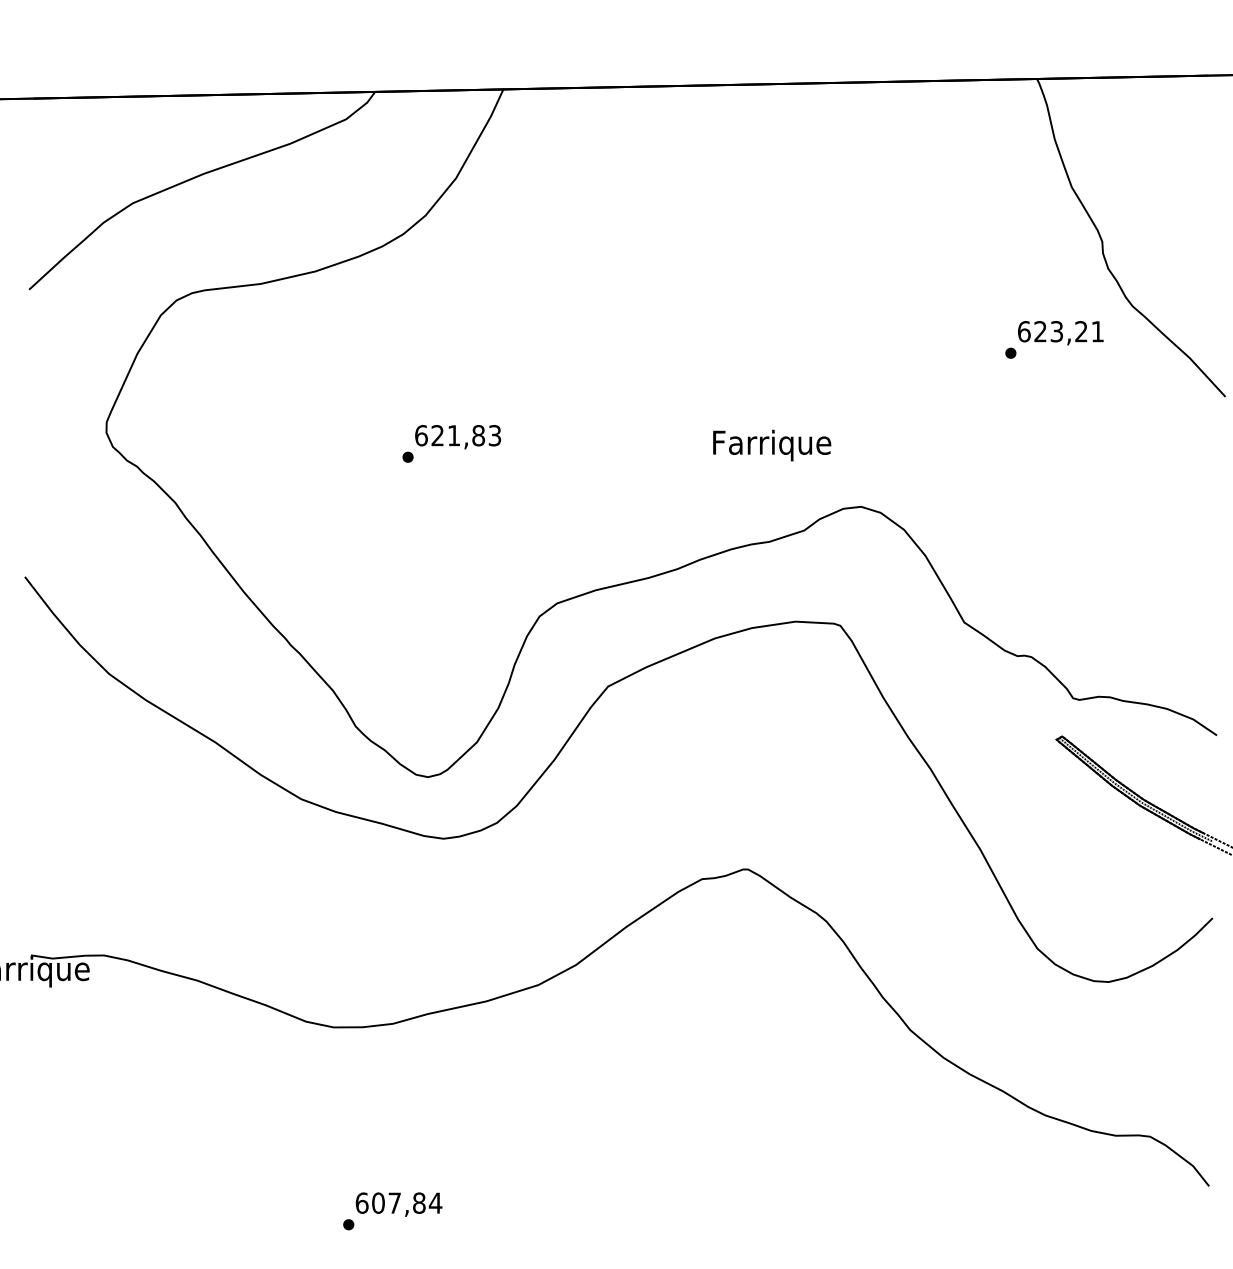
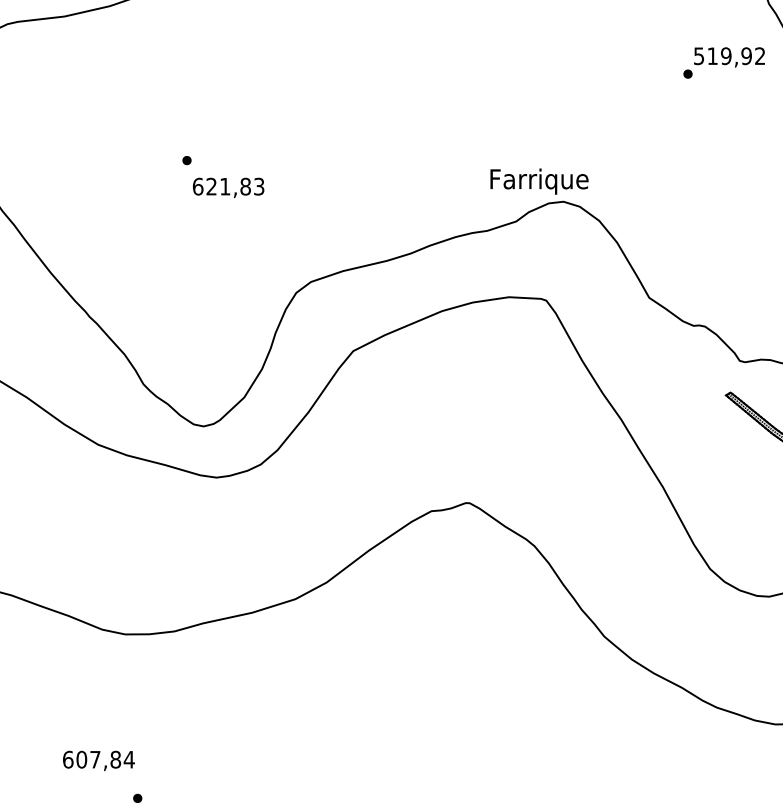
text: (1060, 331) -> (729, 56), 623,21 -> 519,92
text: (458, 437) -> (228, 188), moved
text: (772, 445) -> (539, 181), moved
text: (398, 1204) -> (98, 760), moved

